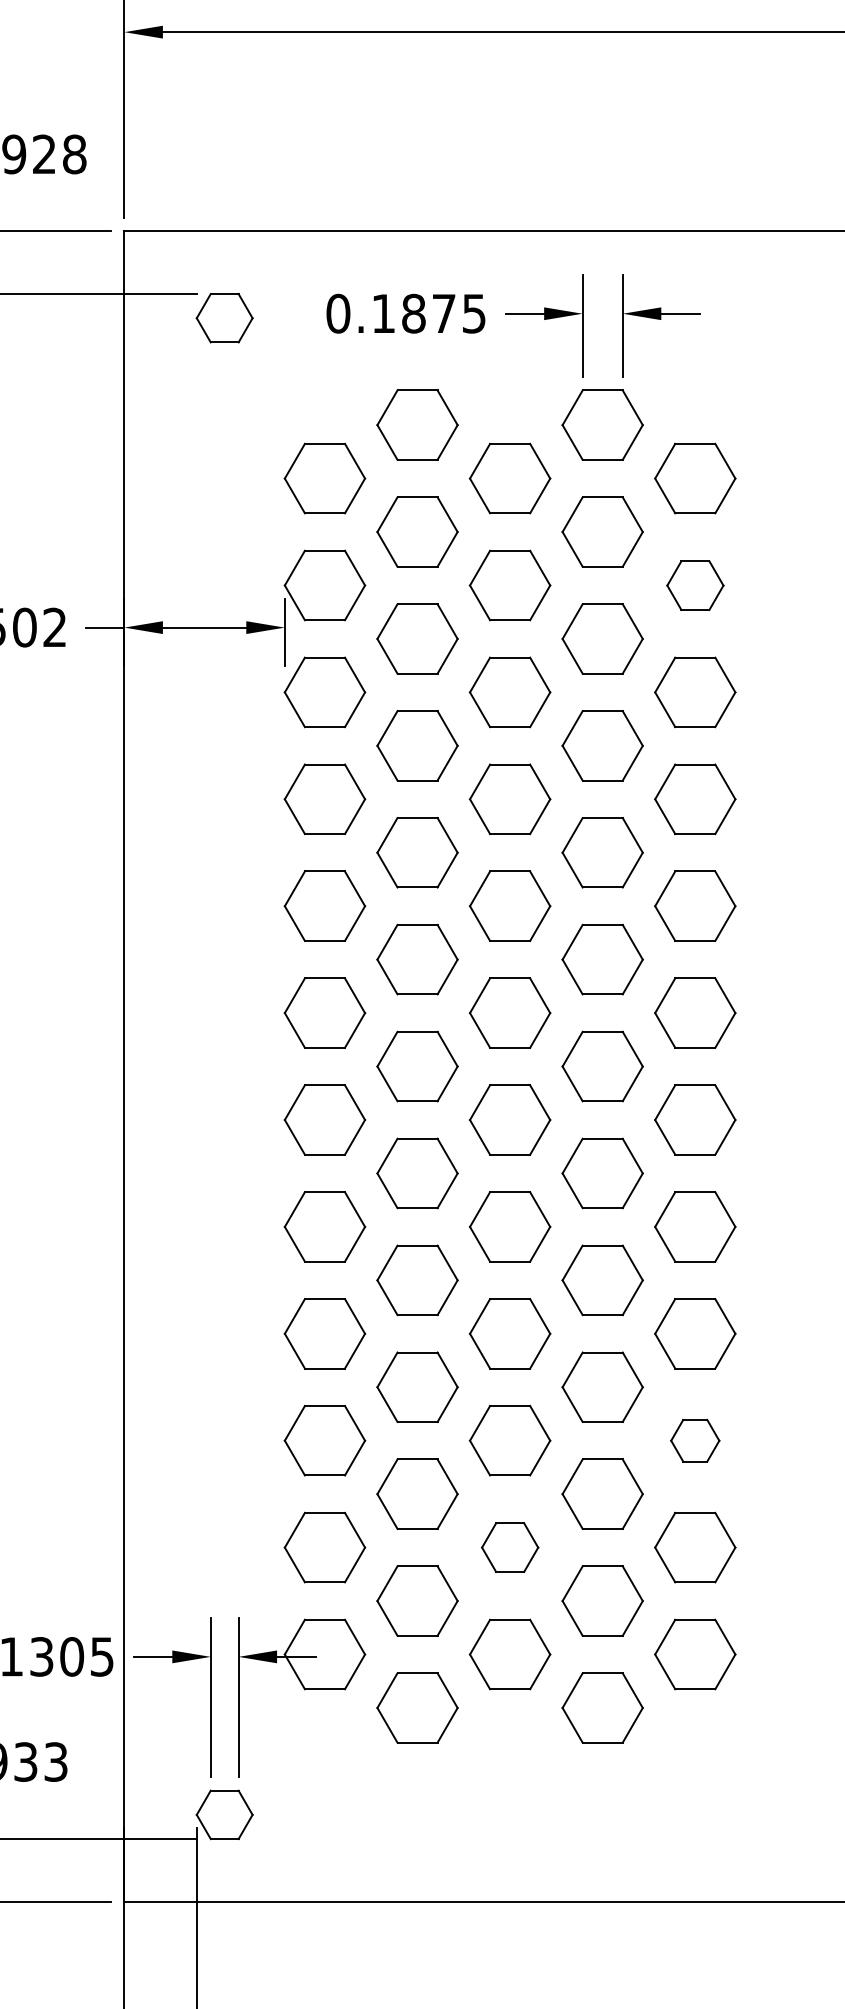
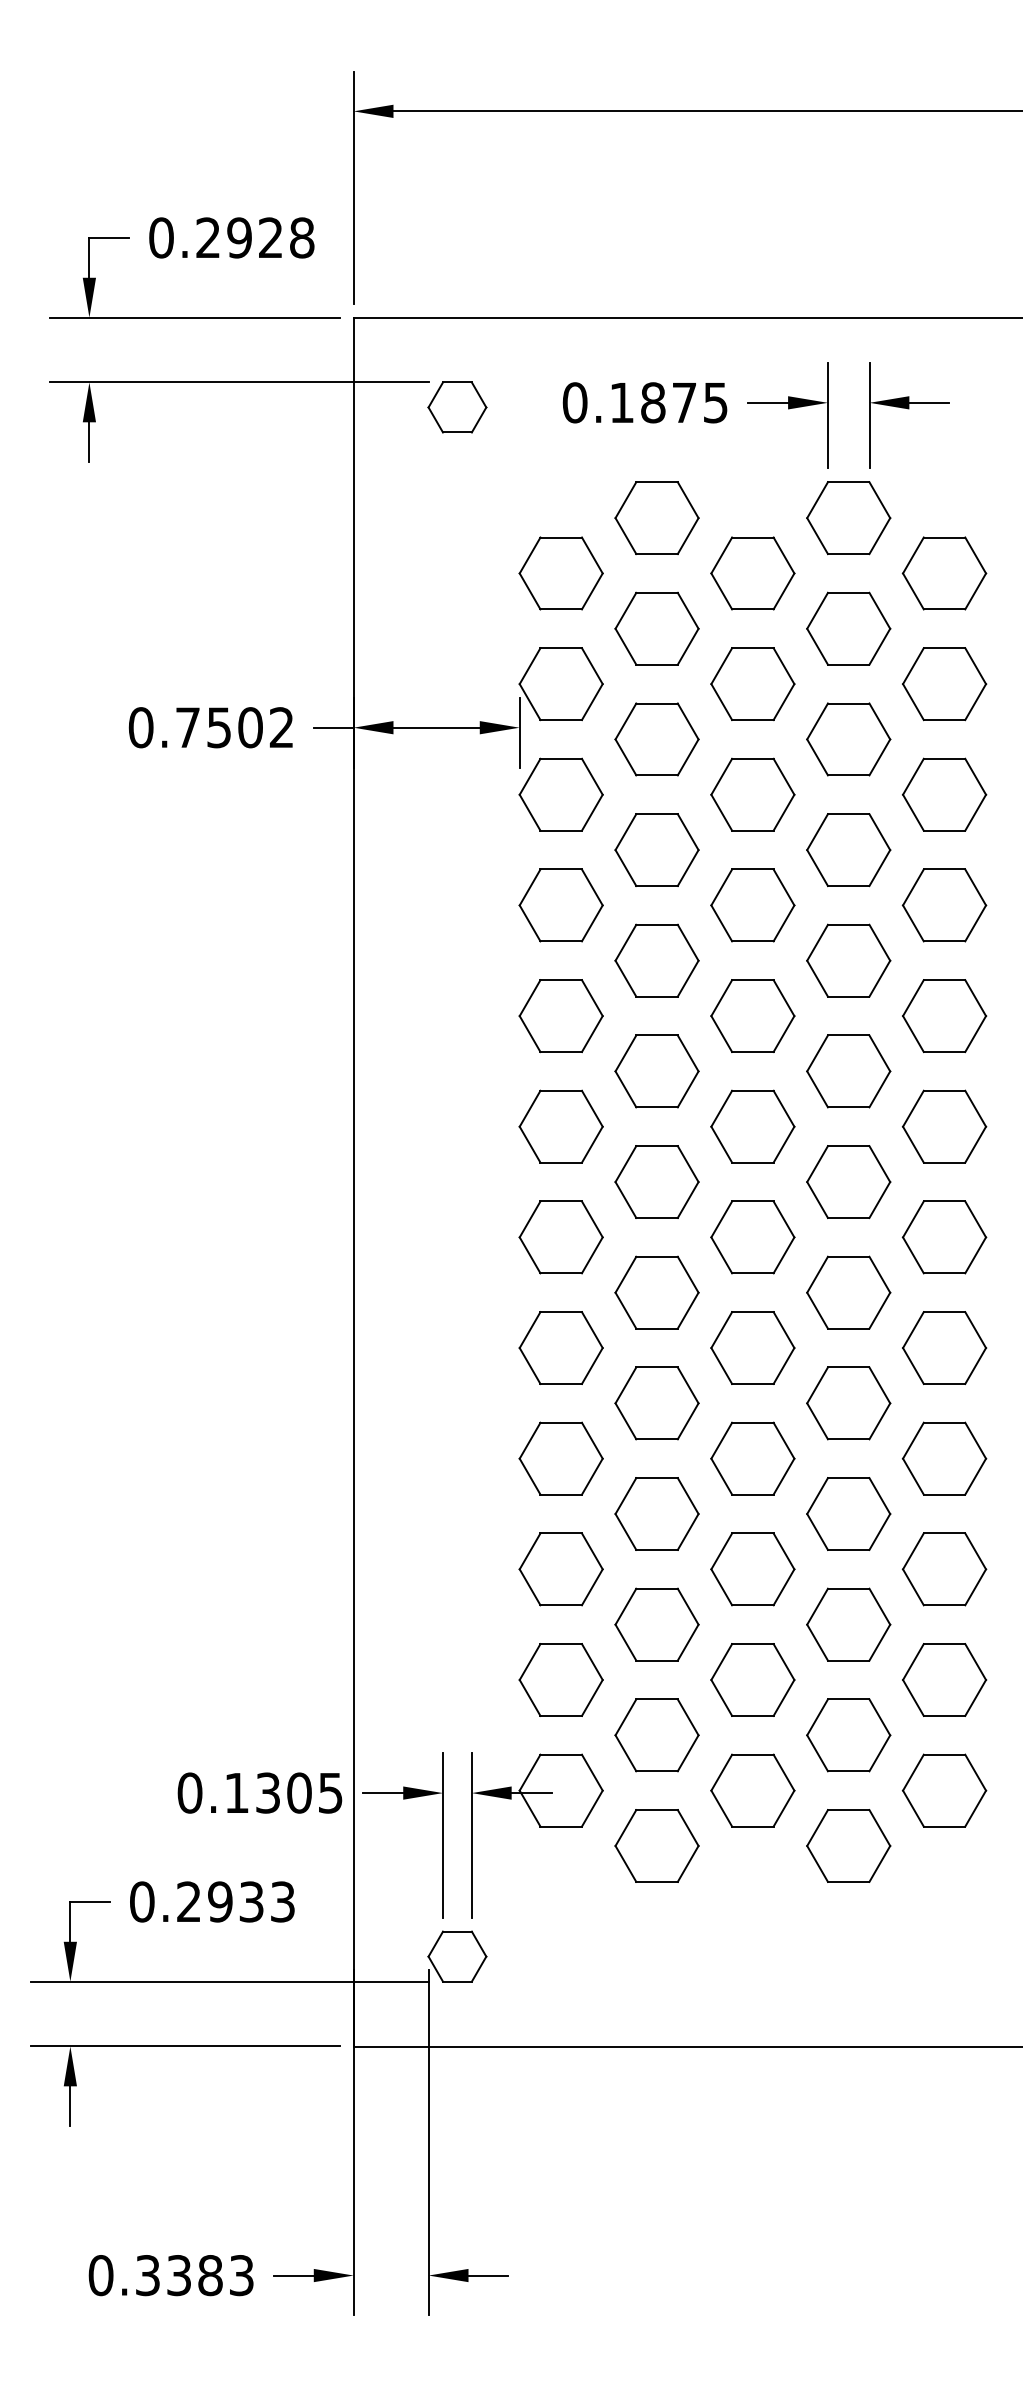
part: (695, 585) -> (944, 684), size x1.43
part: (695, 1440) -> (944, 1569), size x1.67
part: (509, 1547) -> (752, 1679), size x1.43

